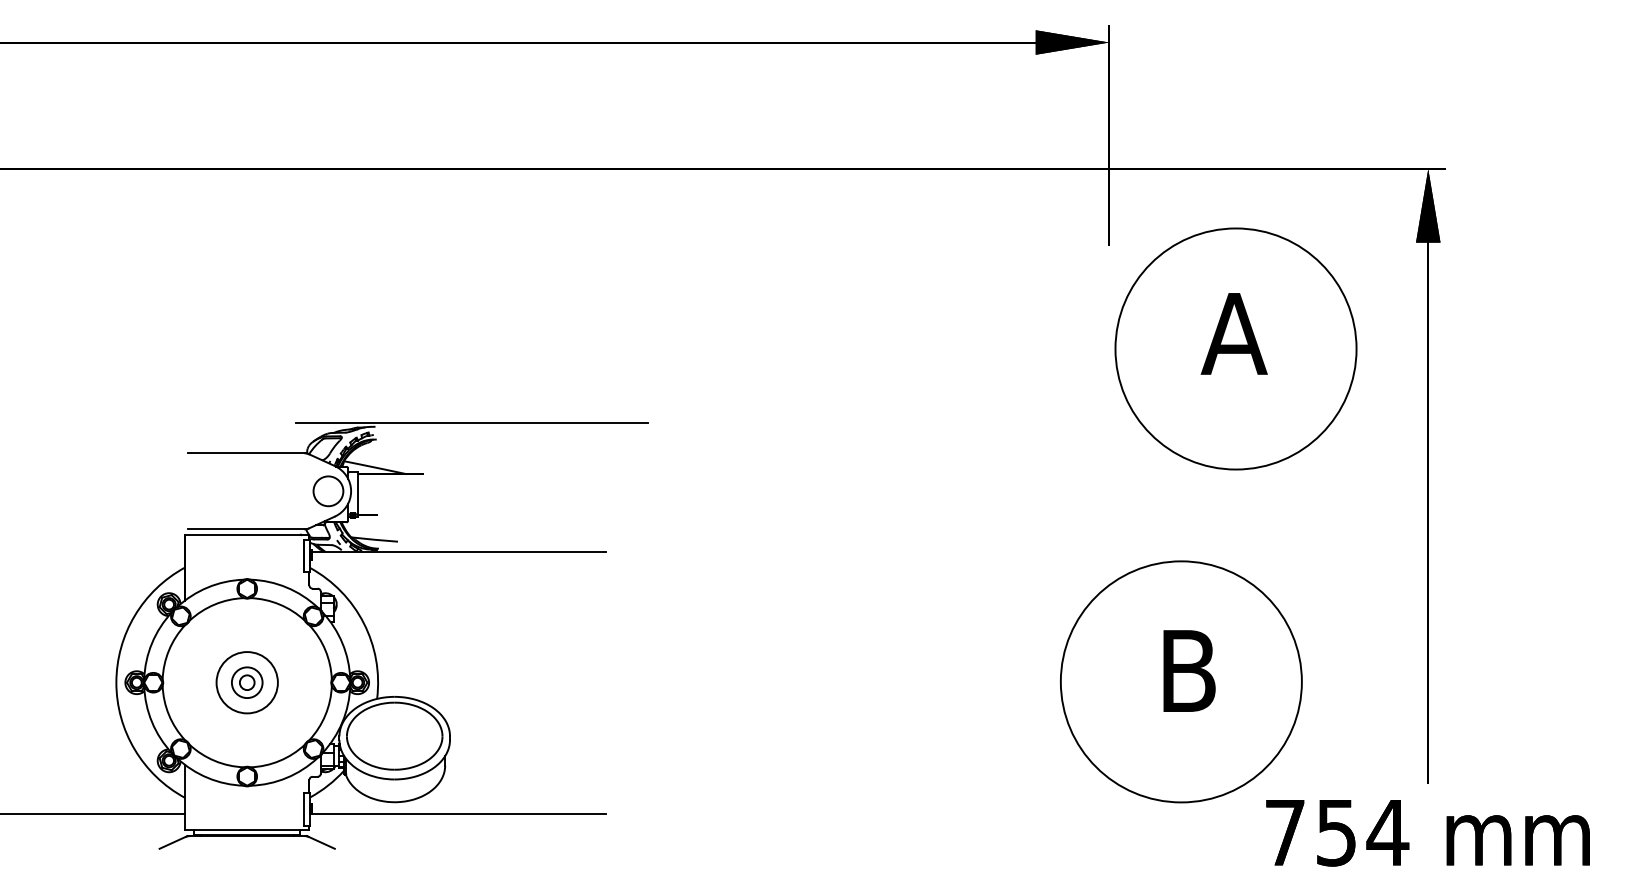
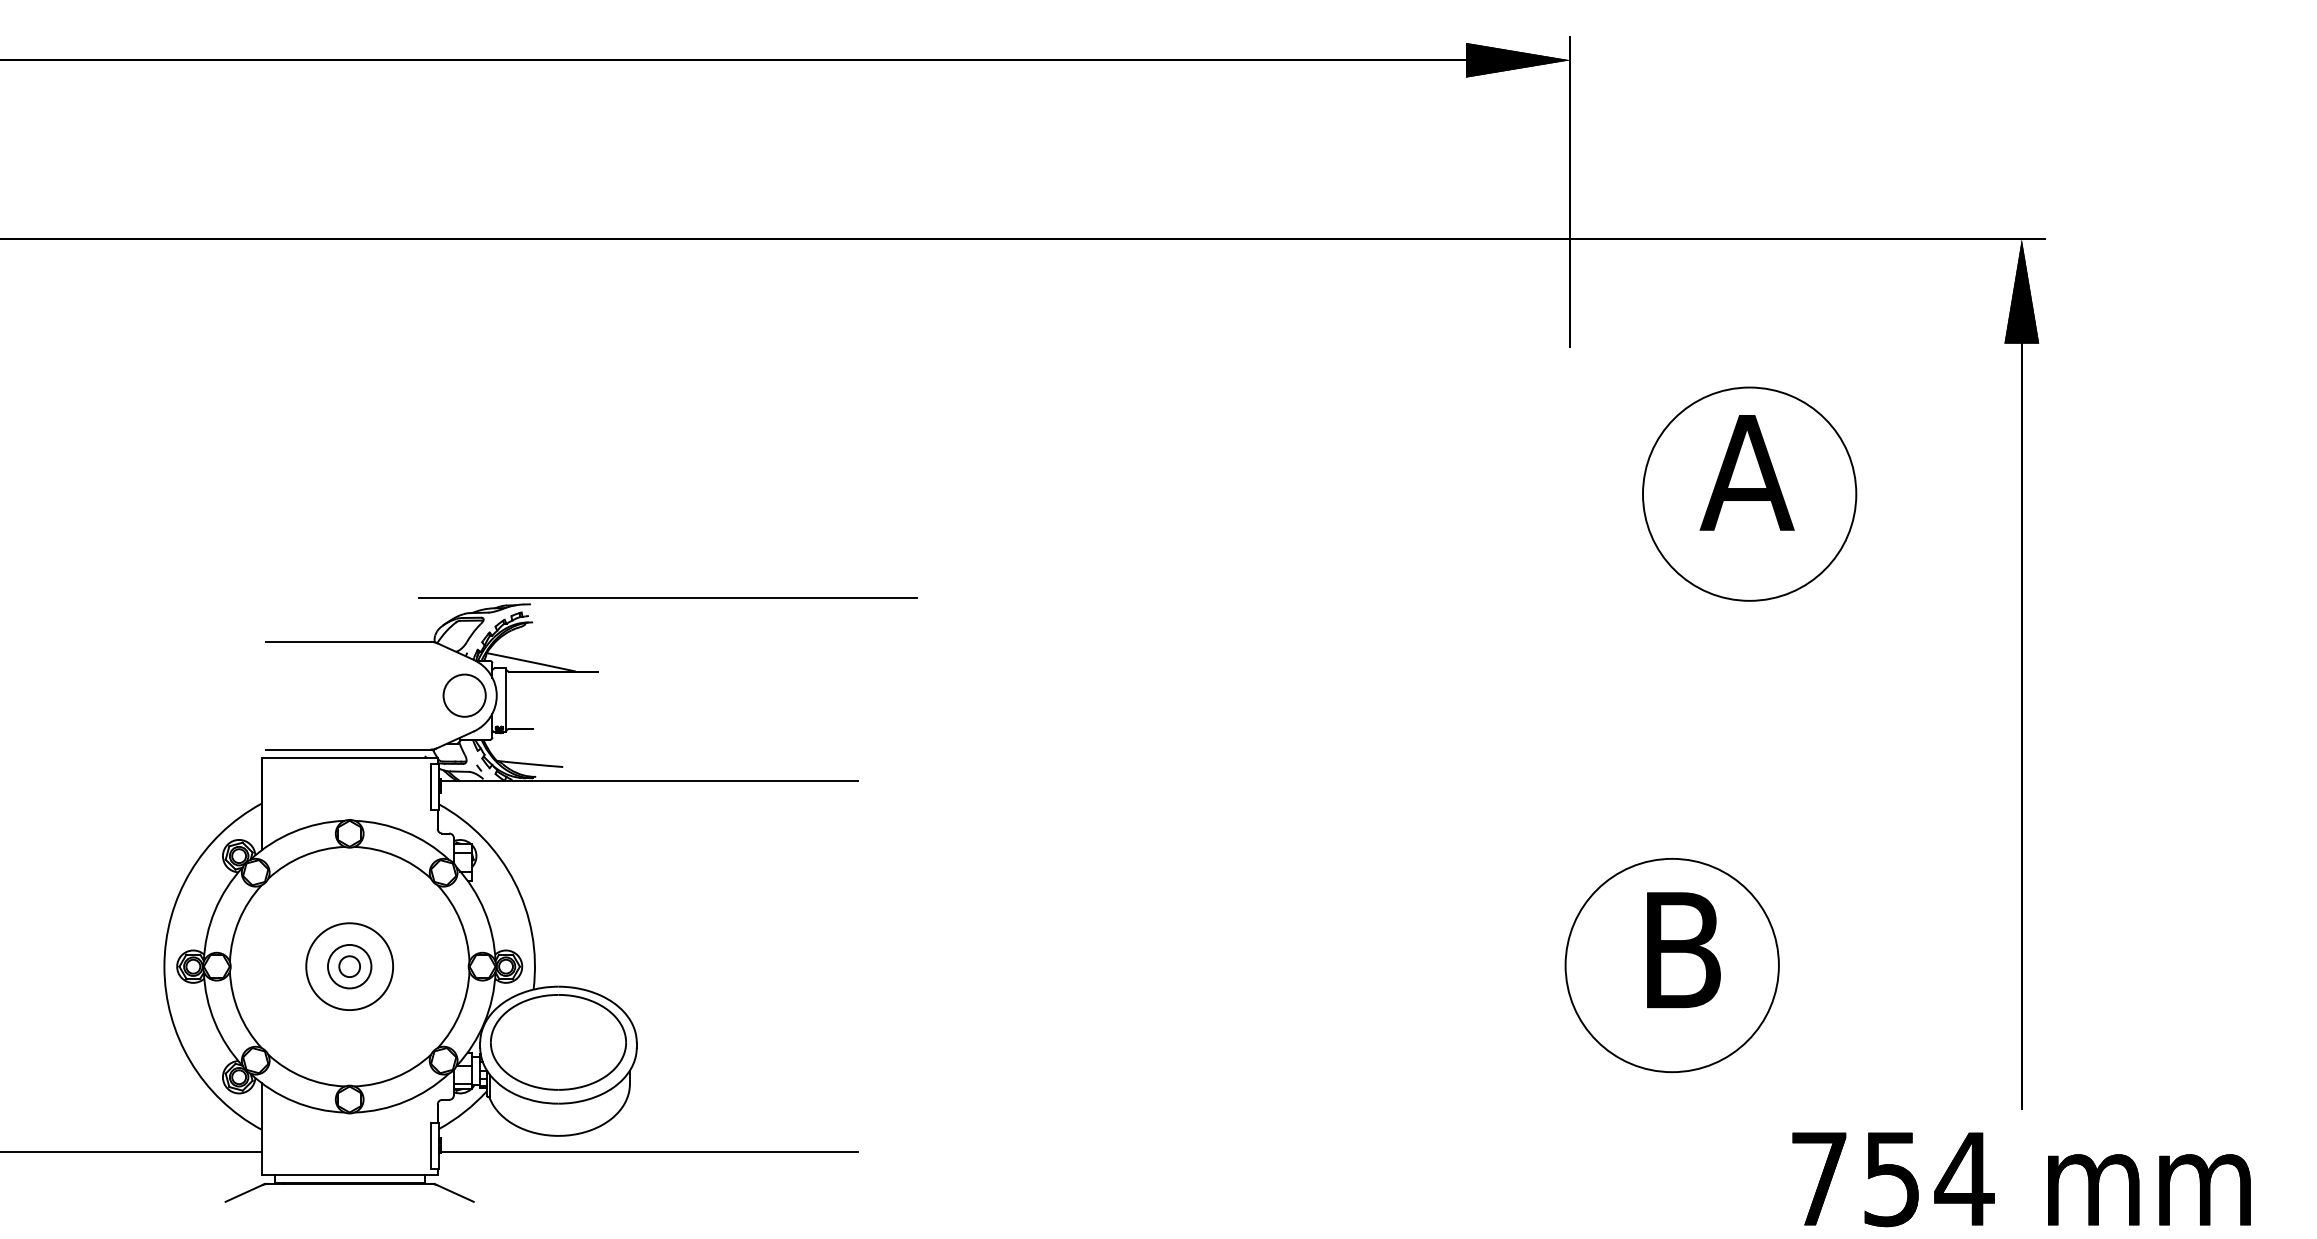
circle: (1235, 348) -> (1749, 493), size x0.62
circle: (1180, 681) -> (1671, 965), size x0.62

